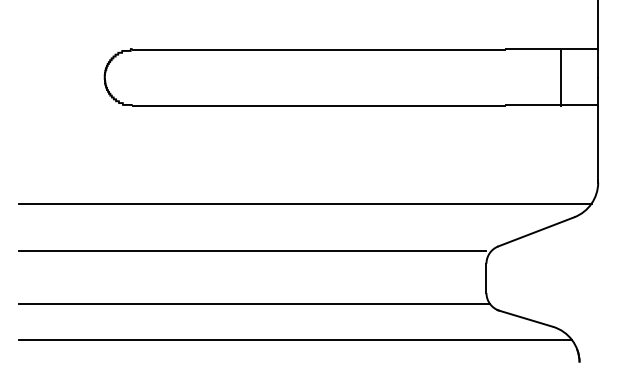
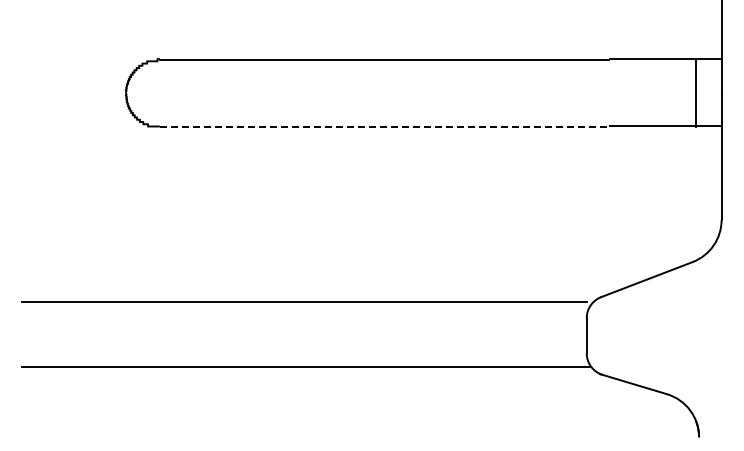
line: (560, 77) -> (695, 93), moved
line: (318, 105) -> (384, 127), solid -> dashed
line: (304, 203) -> (367, 245), removed
line: (295, 340) -> (356, 410), removed

